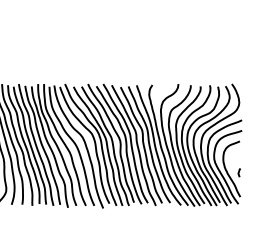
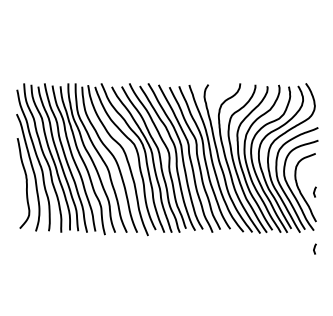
line: (238, 218) -> (314, 248), added

